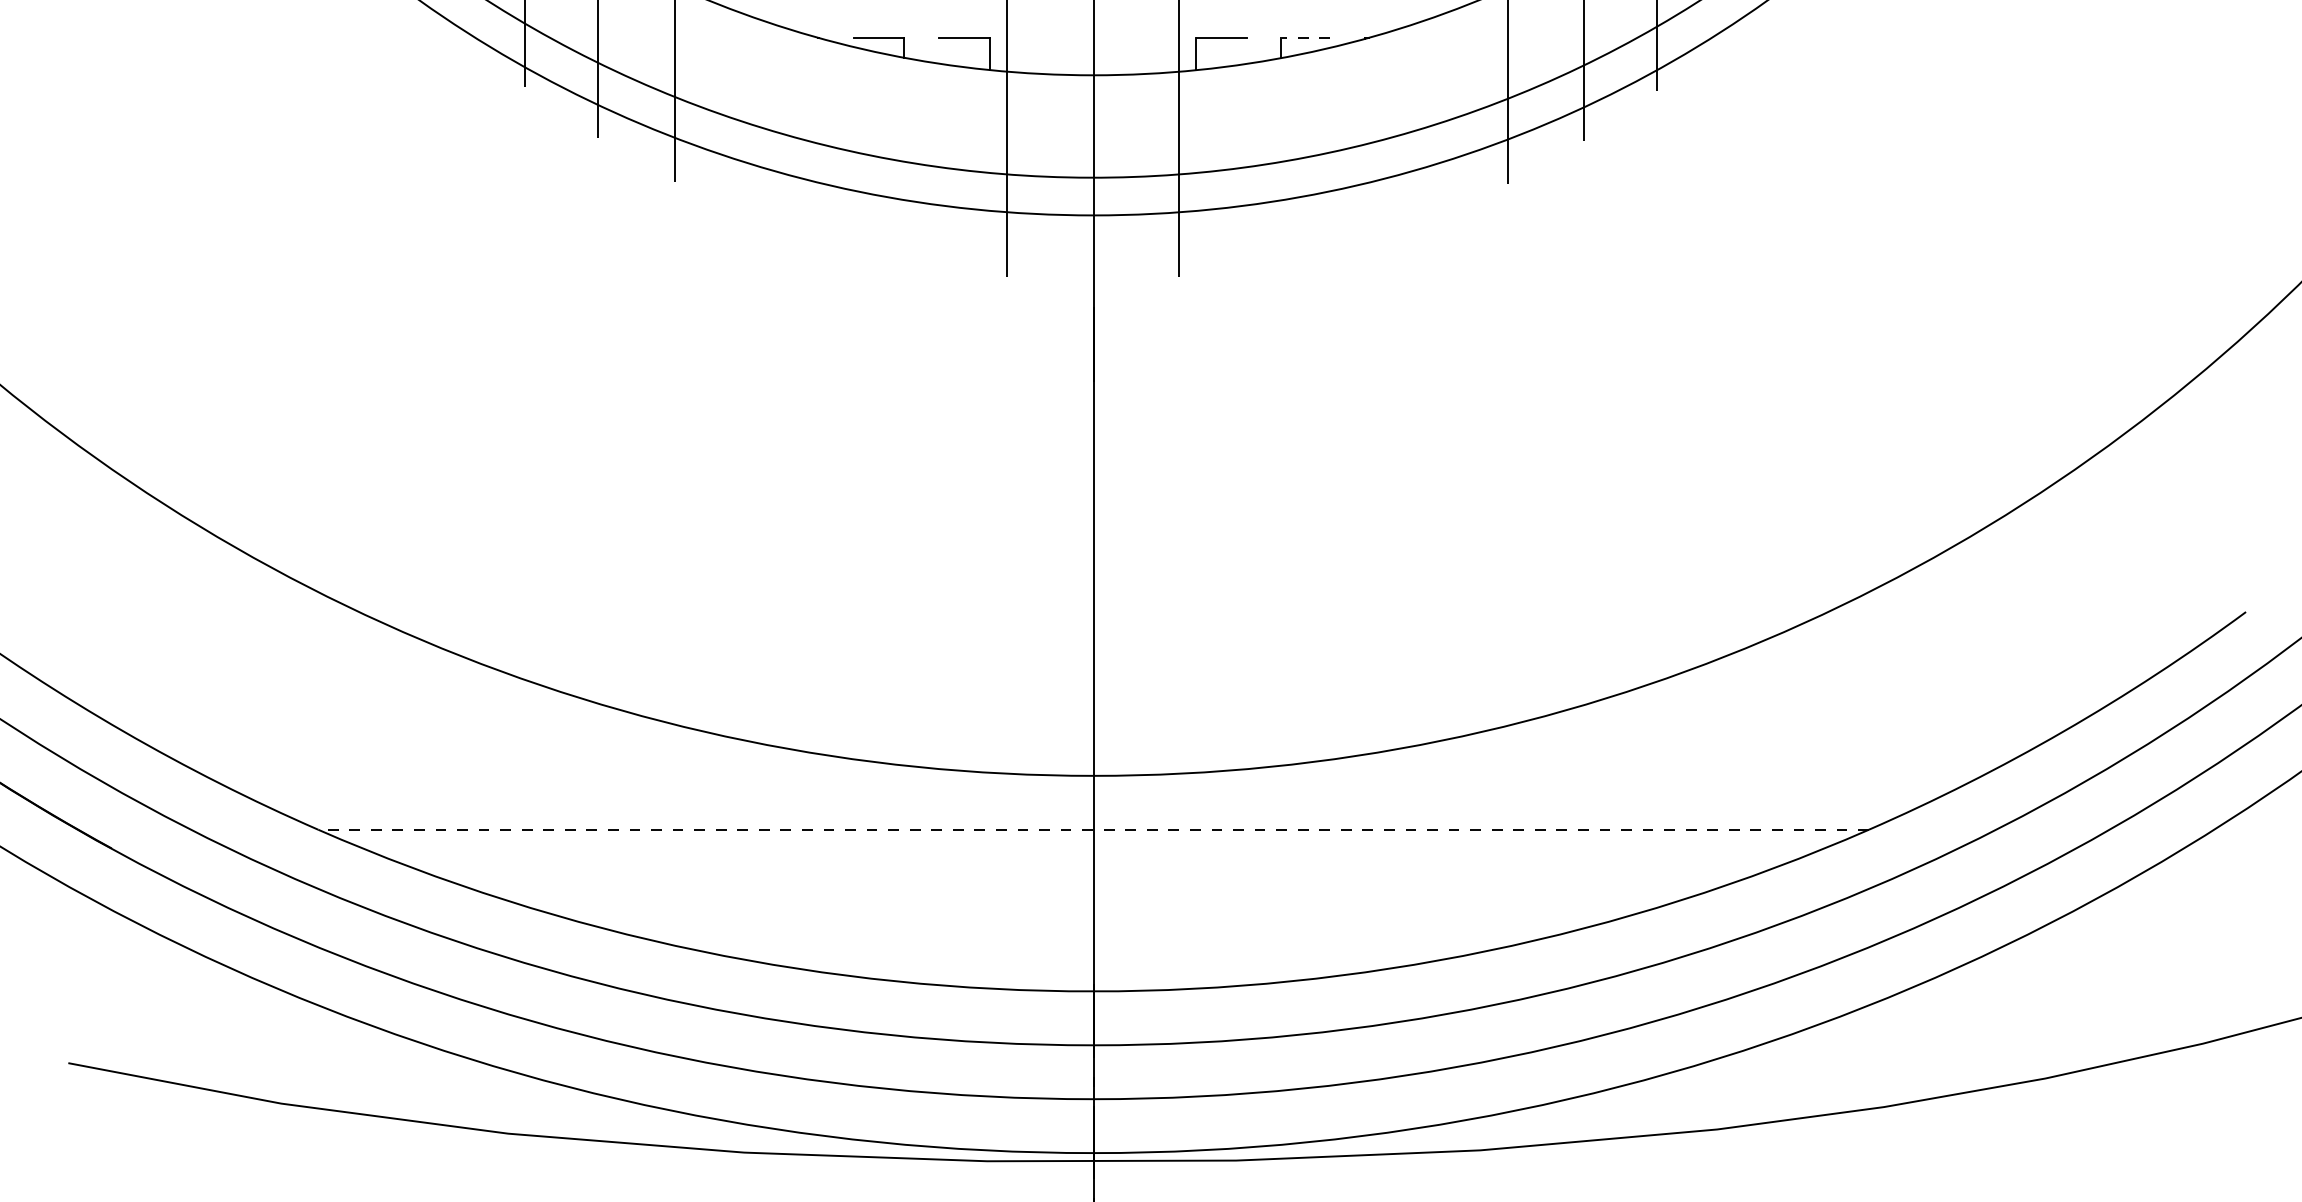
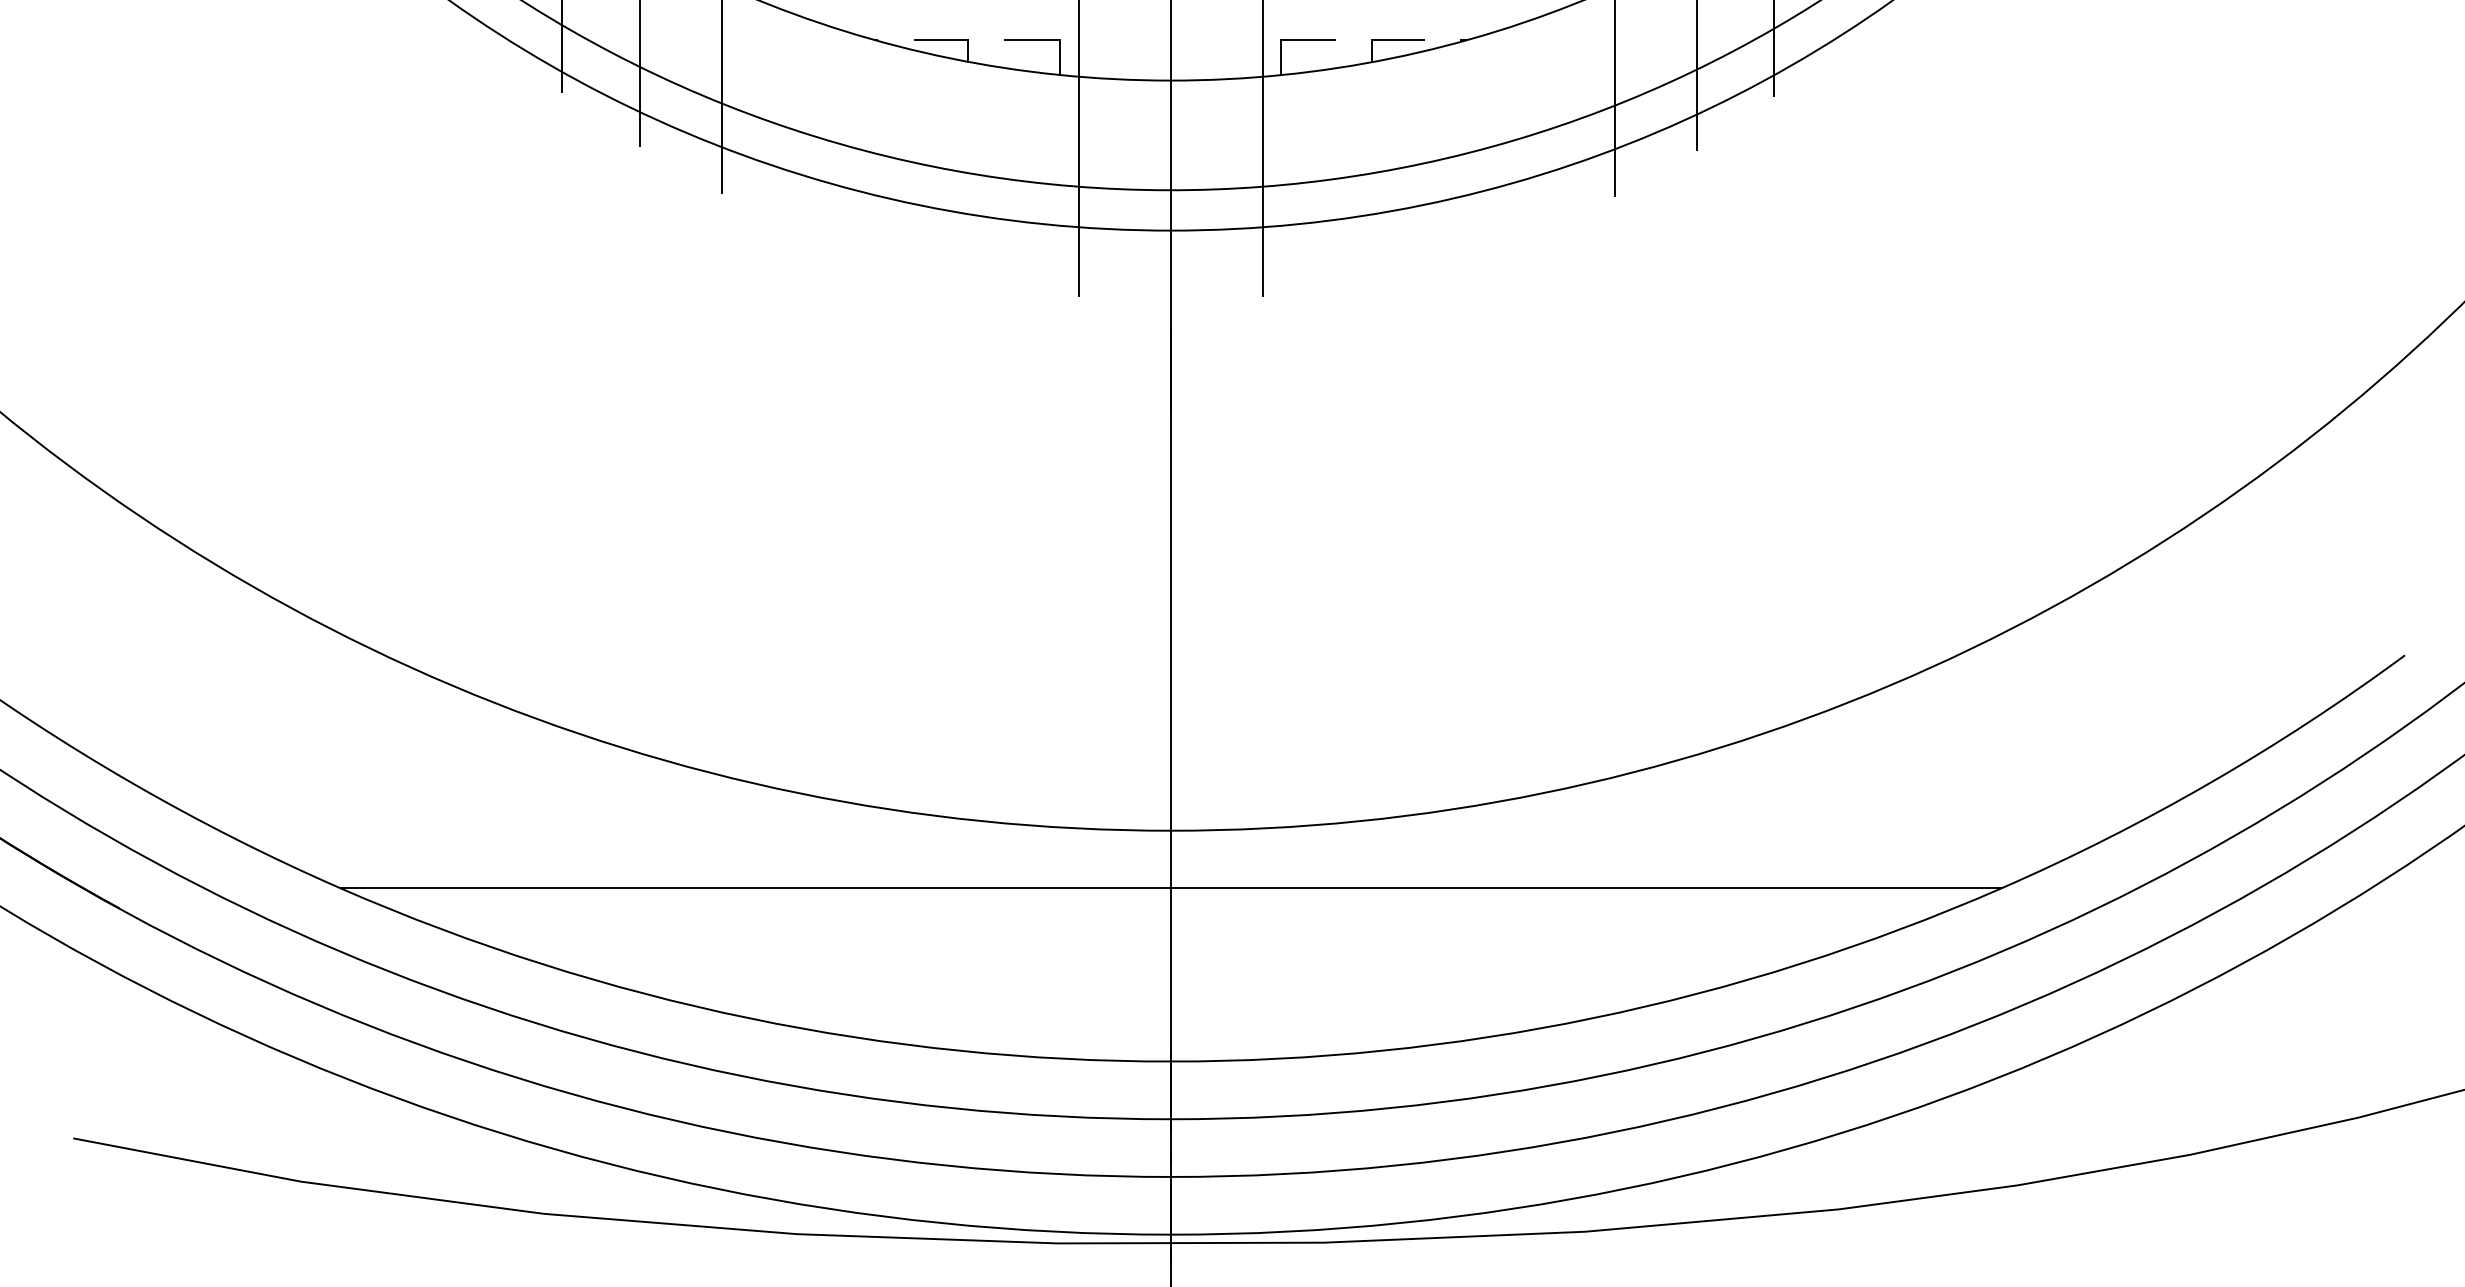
line: (1305, 37) -> (1397, 40), dashed -> solid
line: (1093, 829) -> (1170, 888), dashed -> solid

